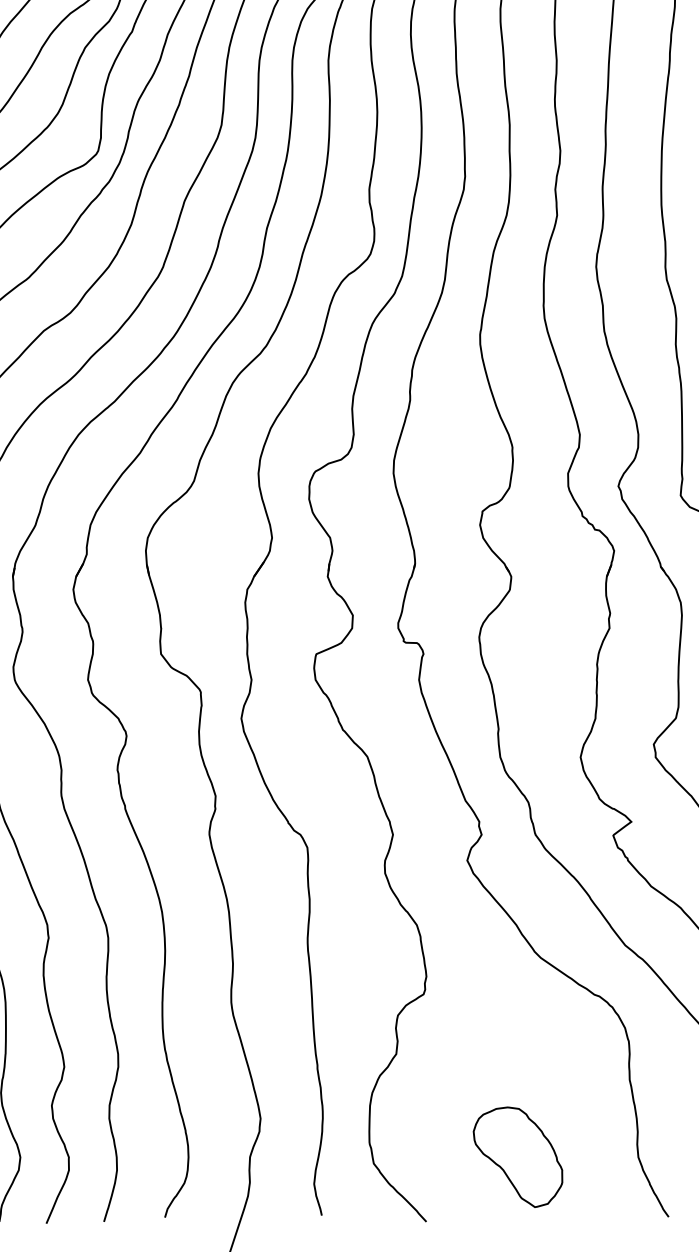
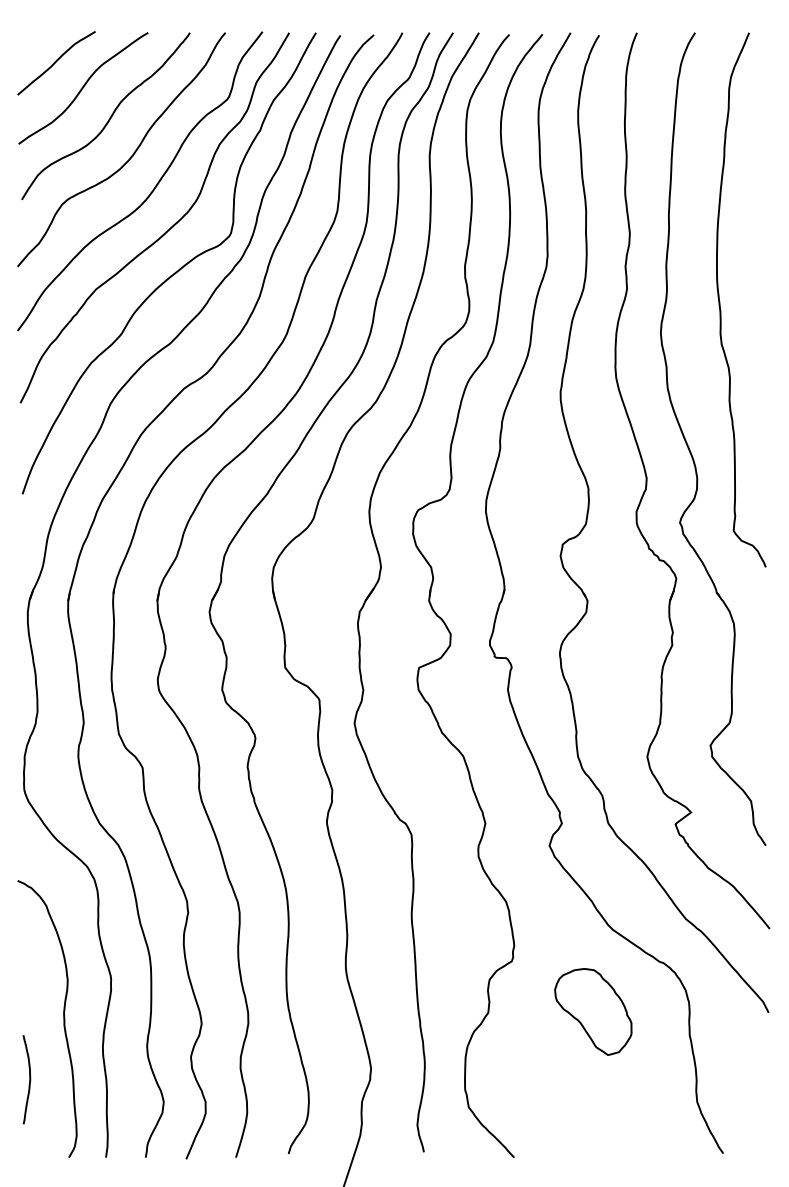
part: (518, 1156) -> (593, 1011), moved

